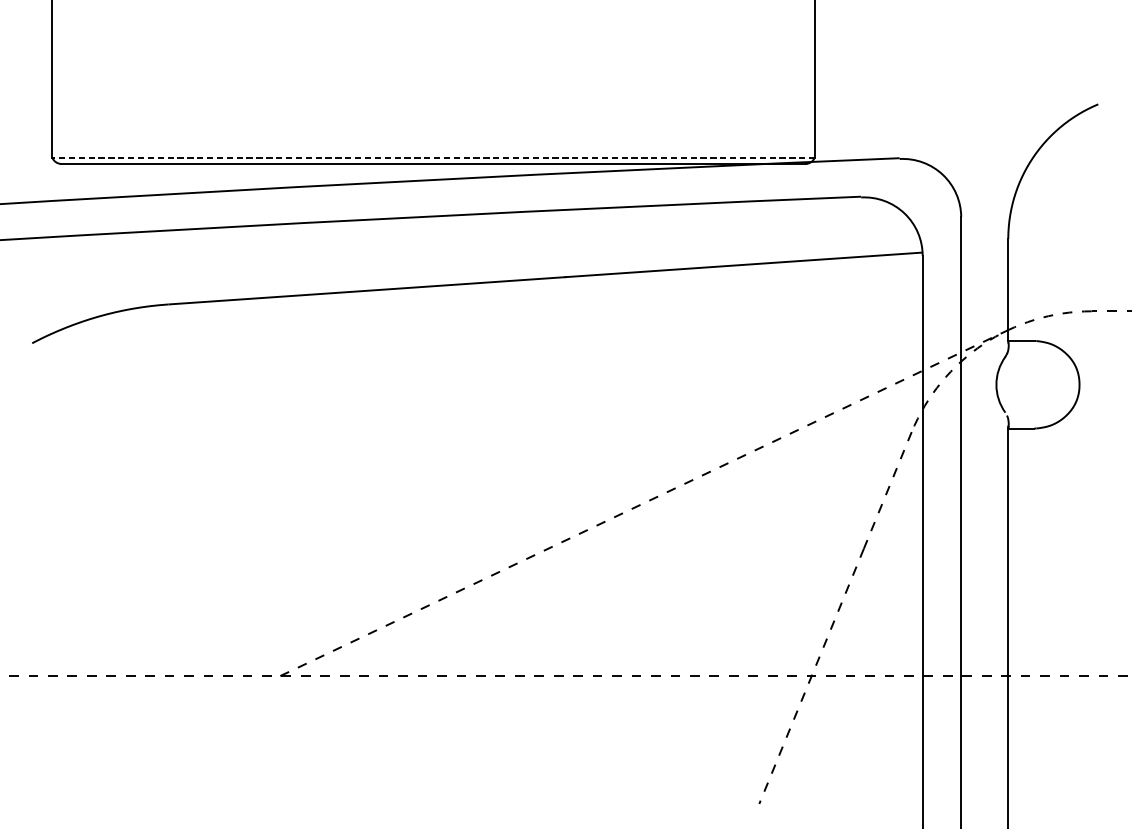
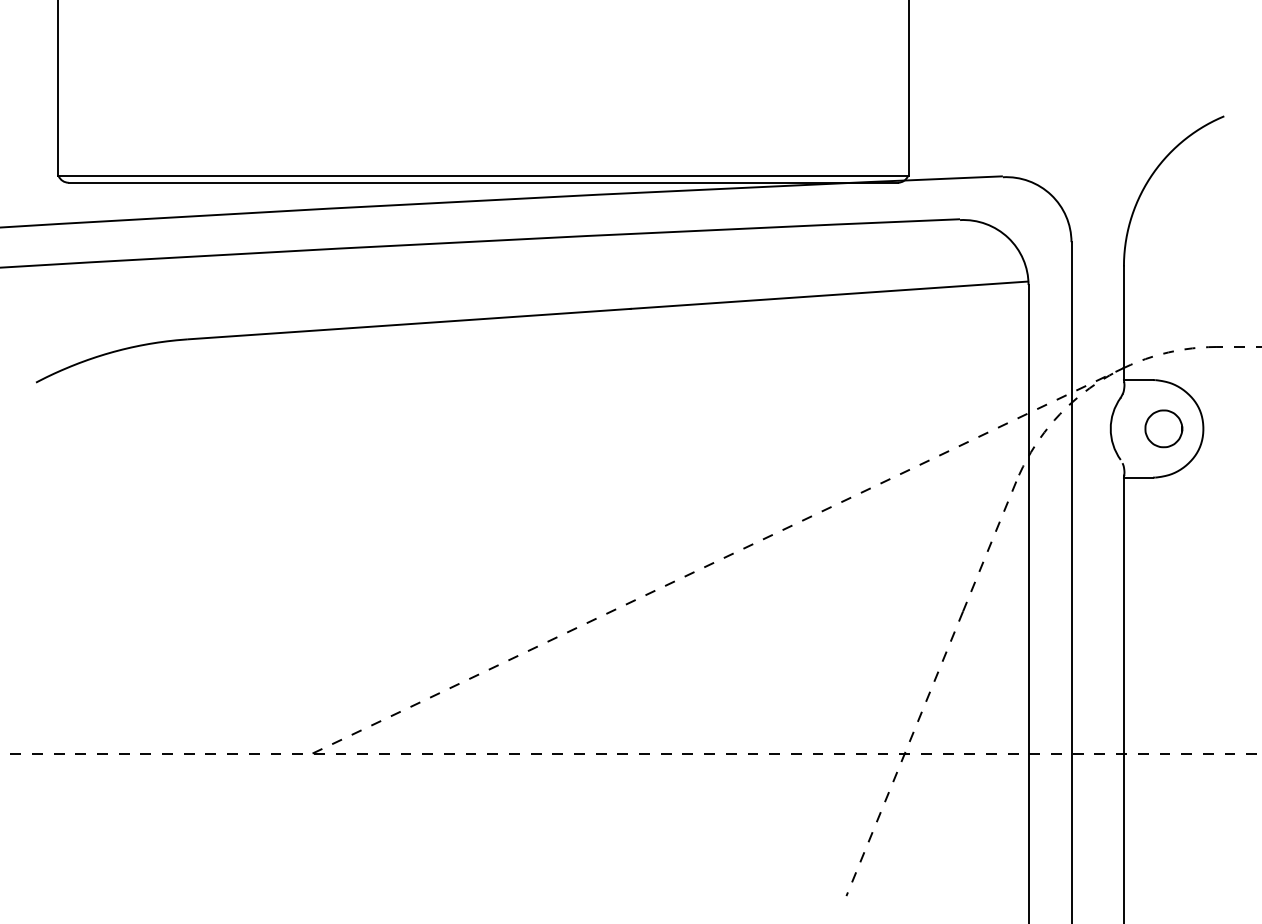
line: (433, 158) -> (483, 176), dashed -> solid
curve: (1039, 370) -> (1158, 412), added

